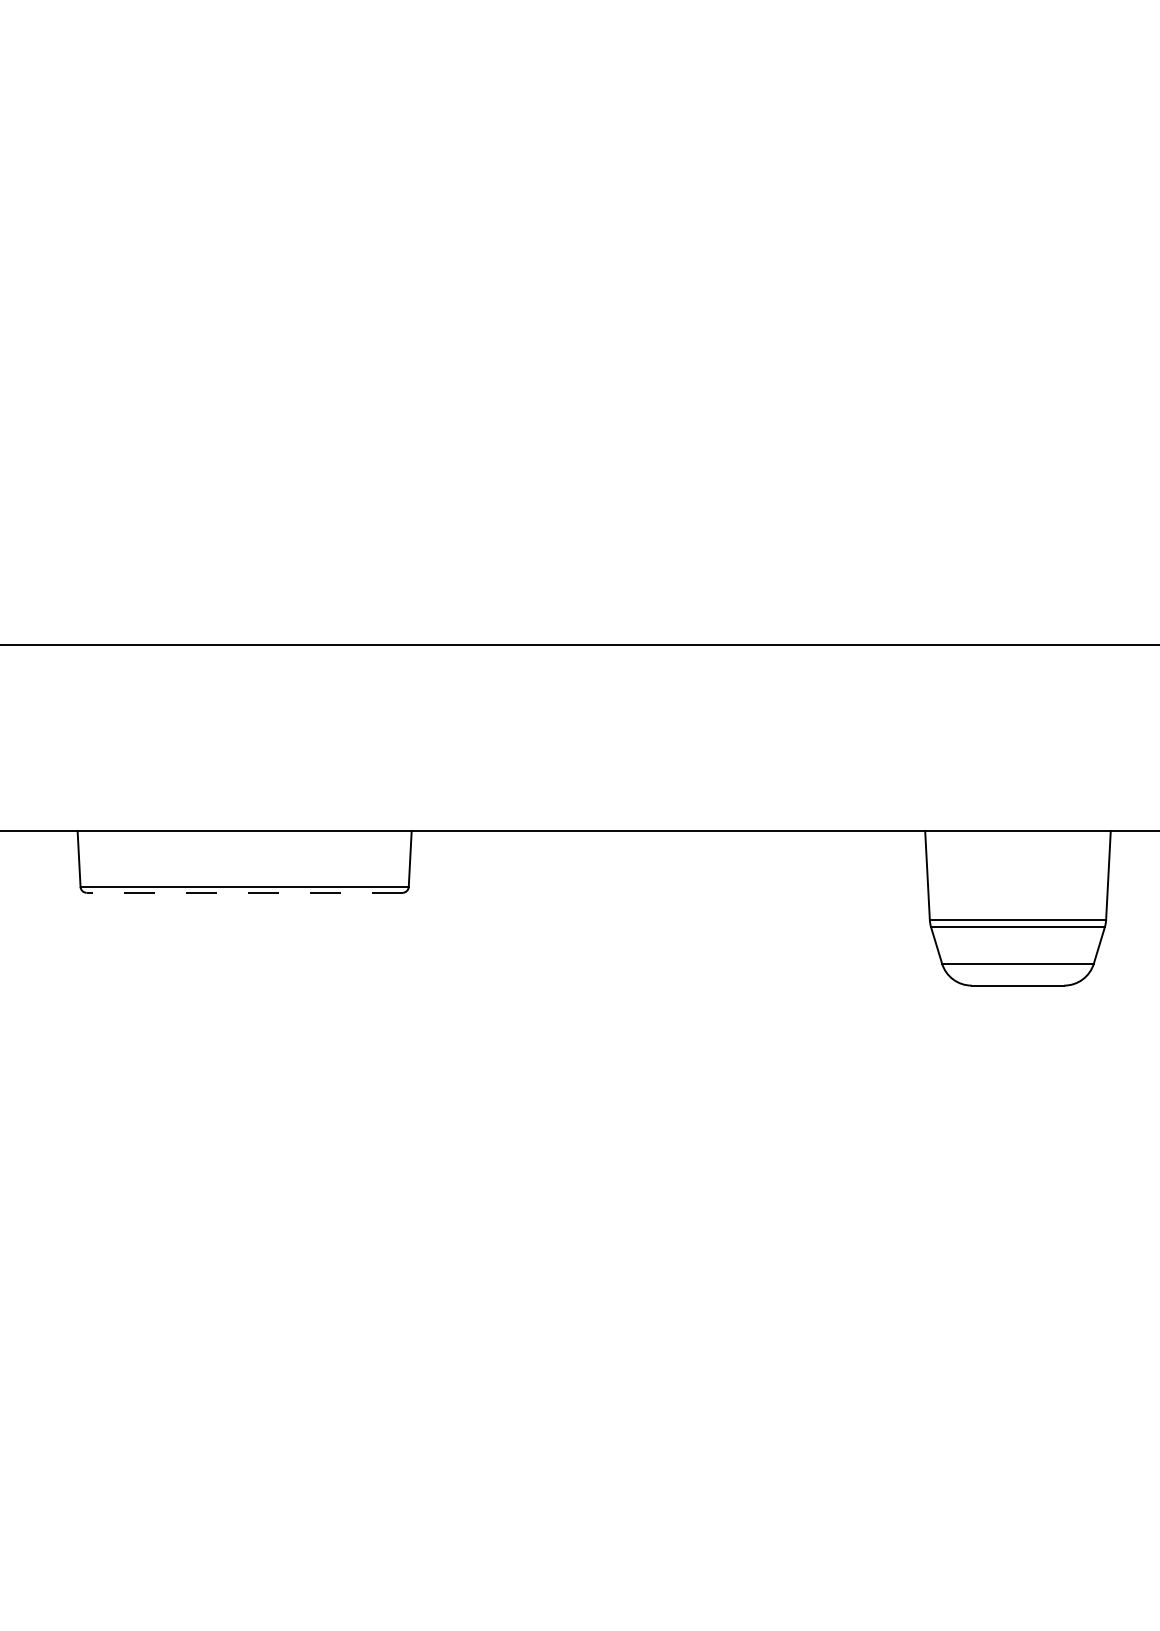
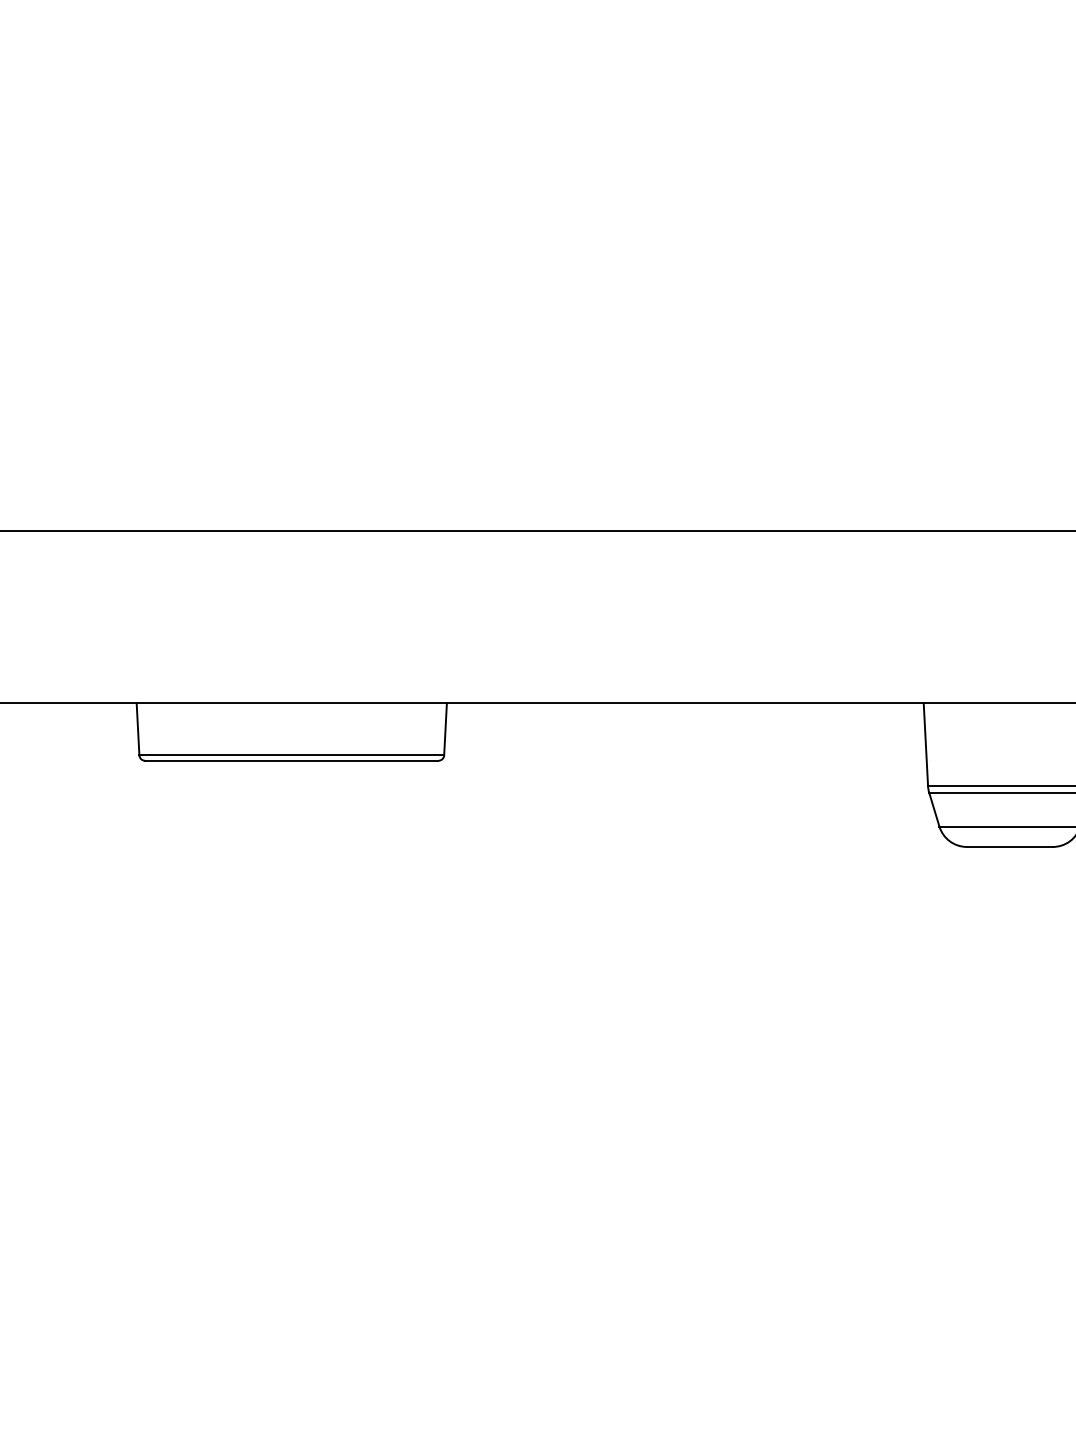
line: (244, 892) -> (291, 760), dashed -> solid

